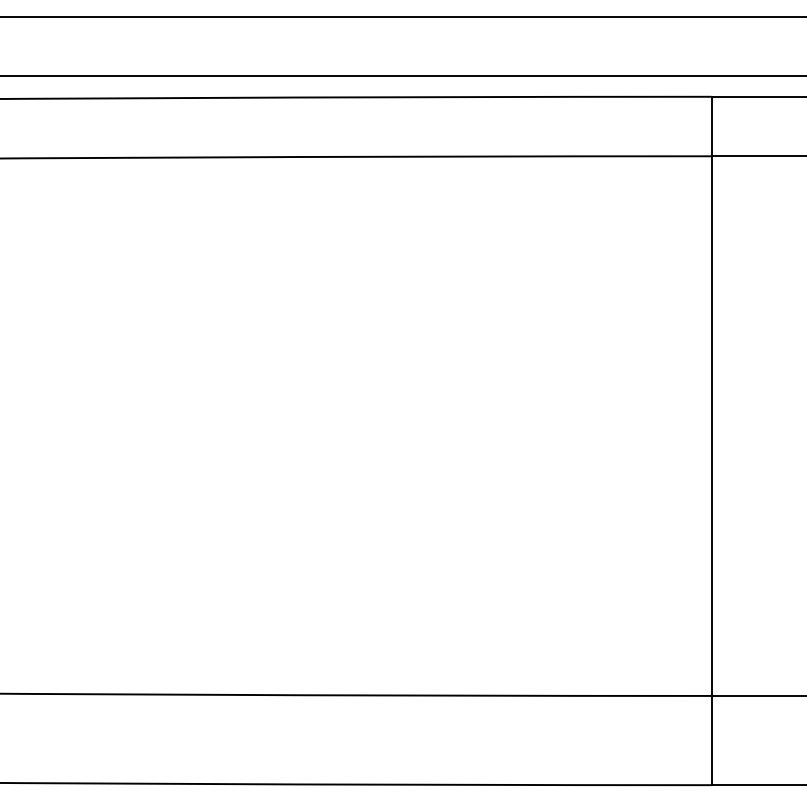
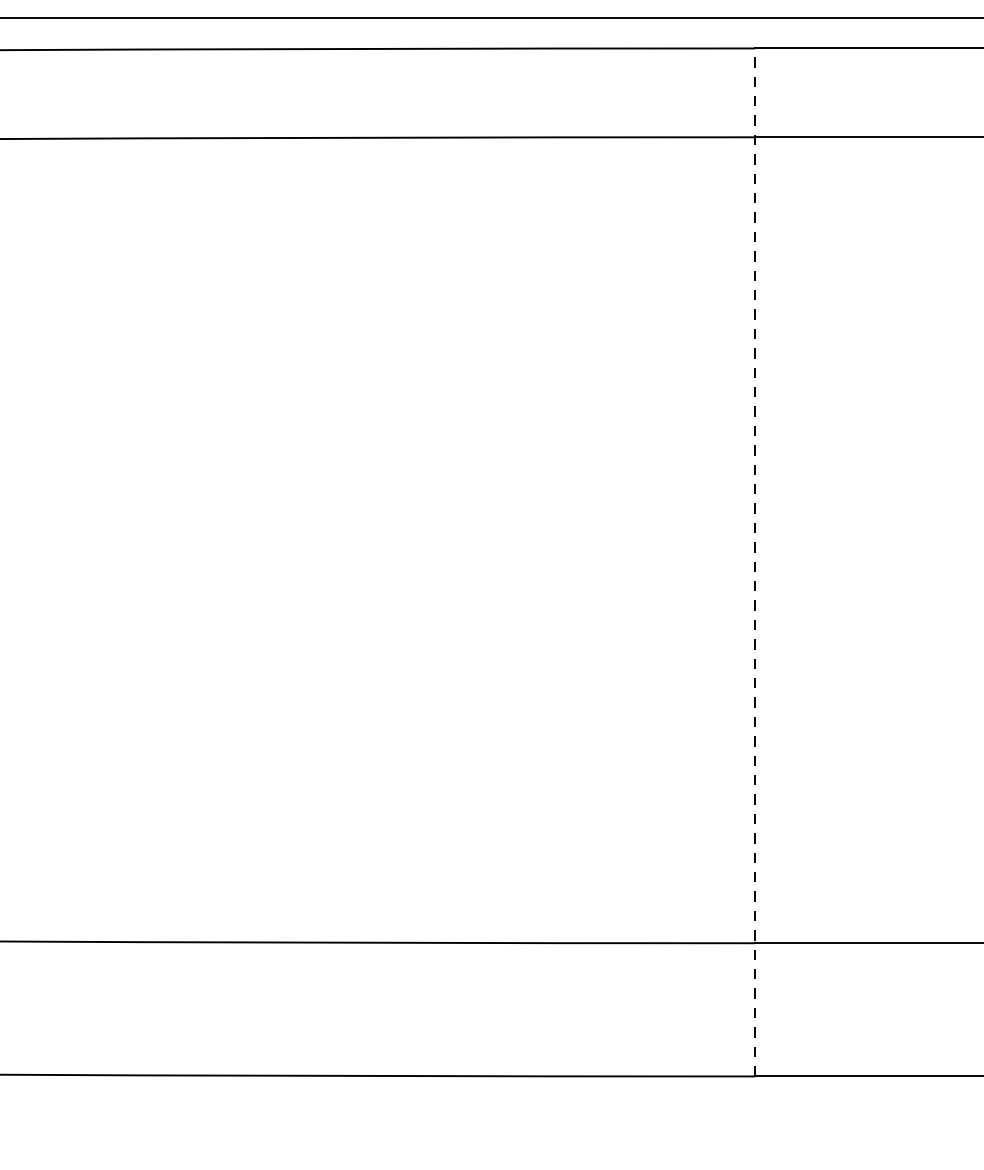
line: (711, 440) -> (754, 561), solid -> dashed

